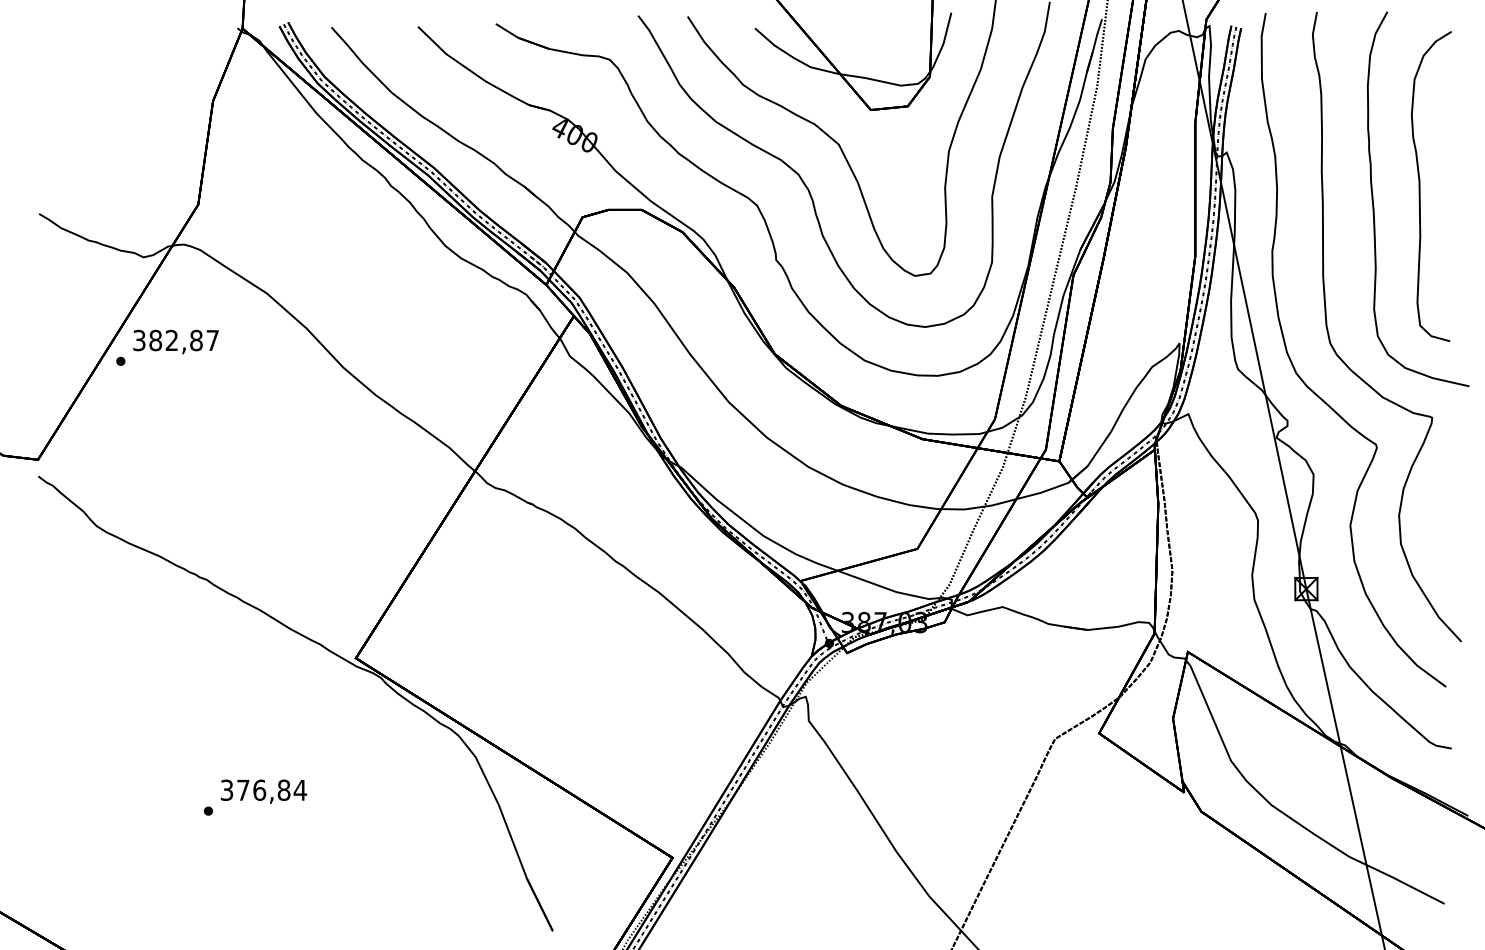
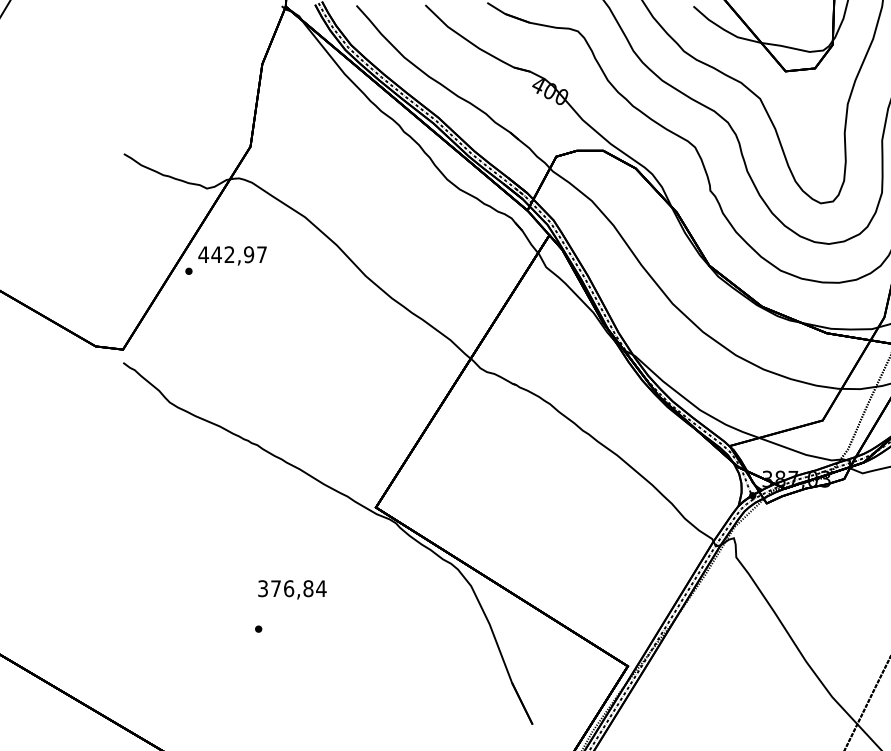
text: (167, 340) -> (226, 254), 382,87 -> 442,97
text: (264, 791) -> (292, 589), moved

